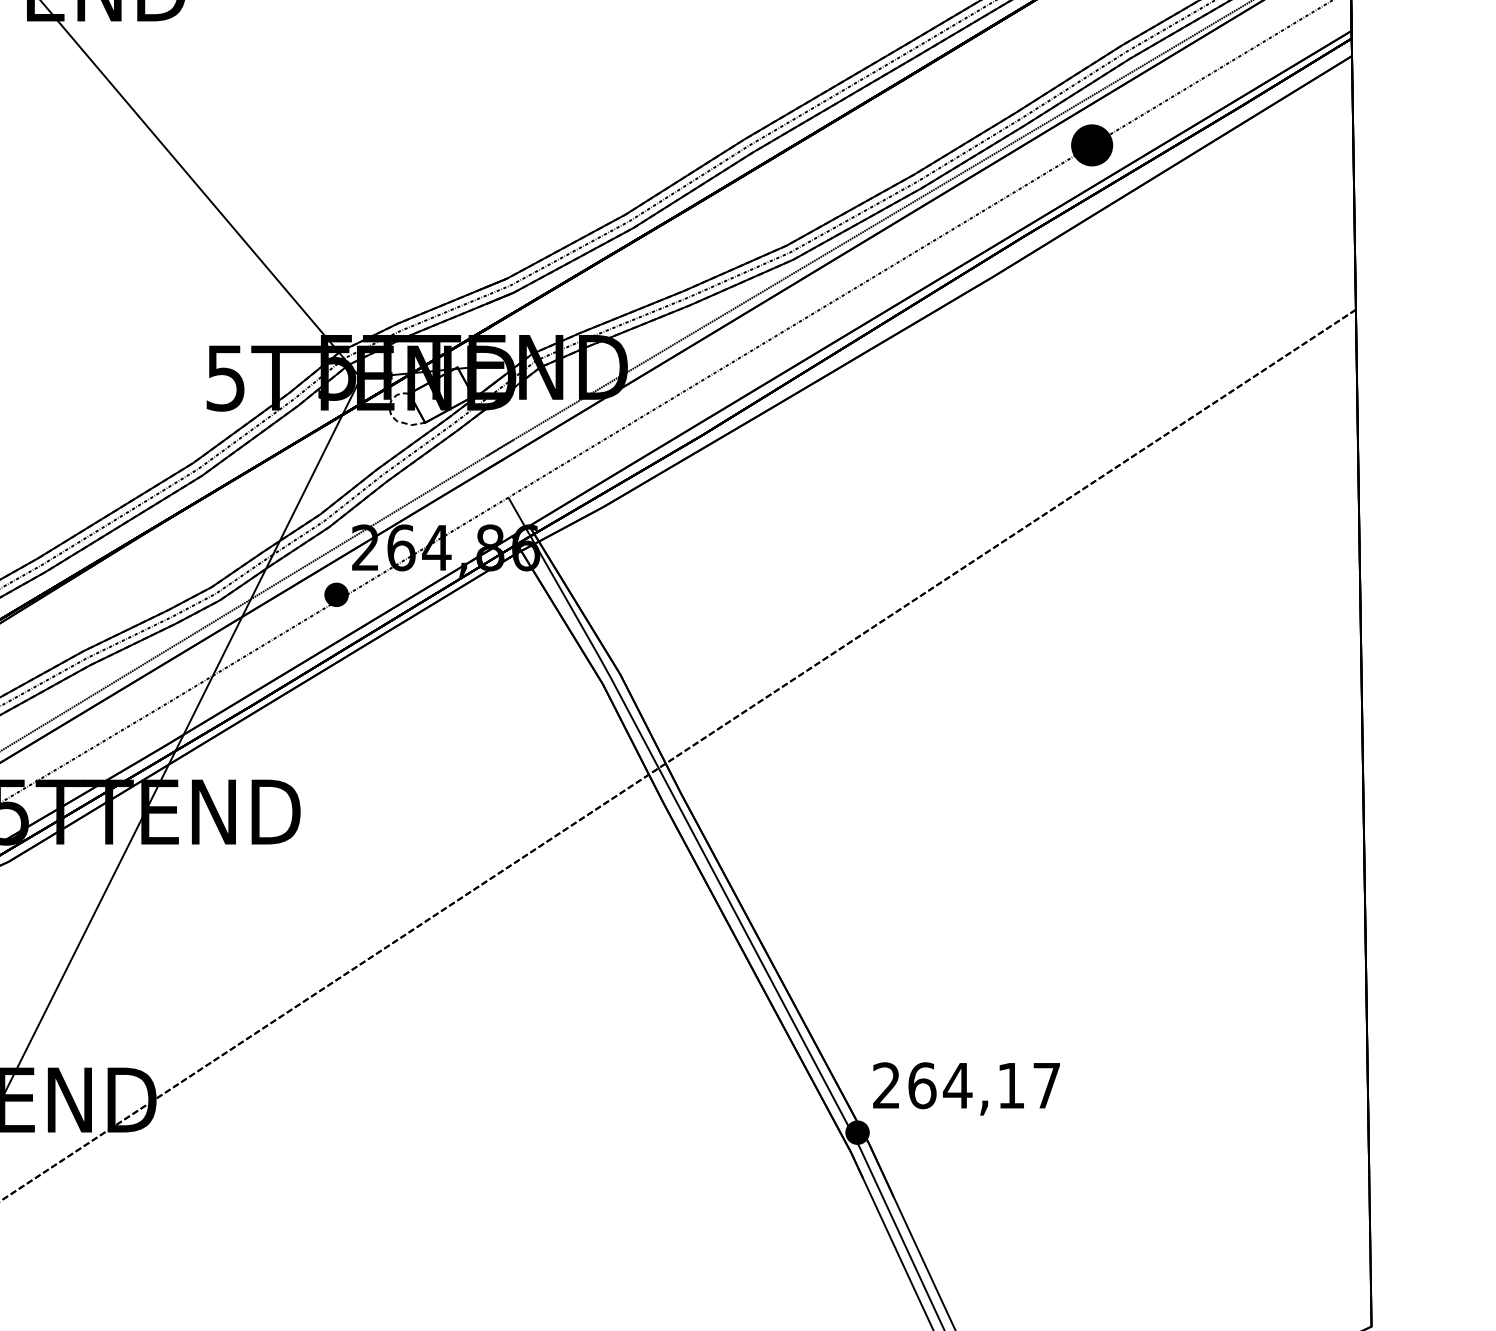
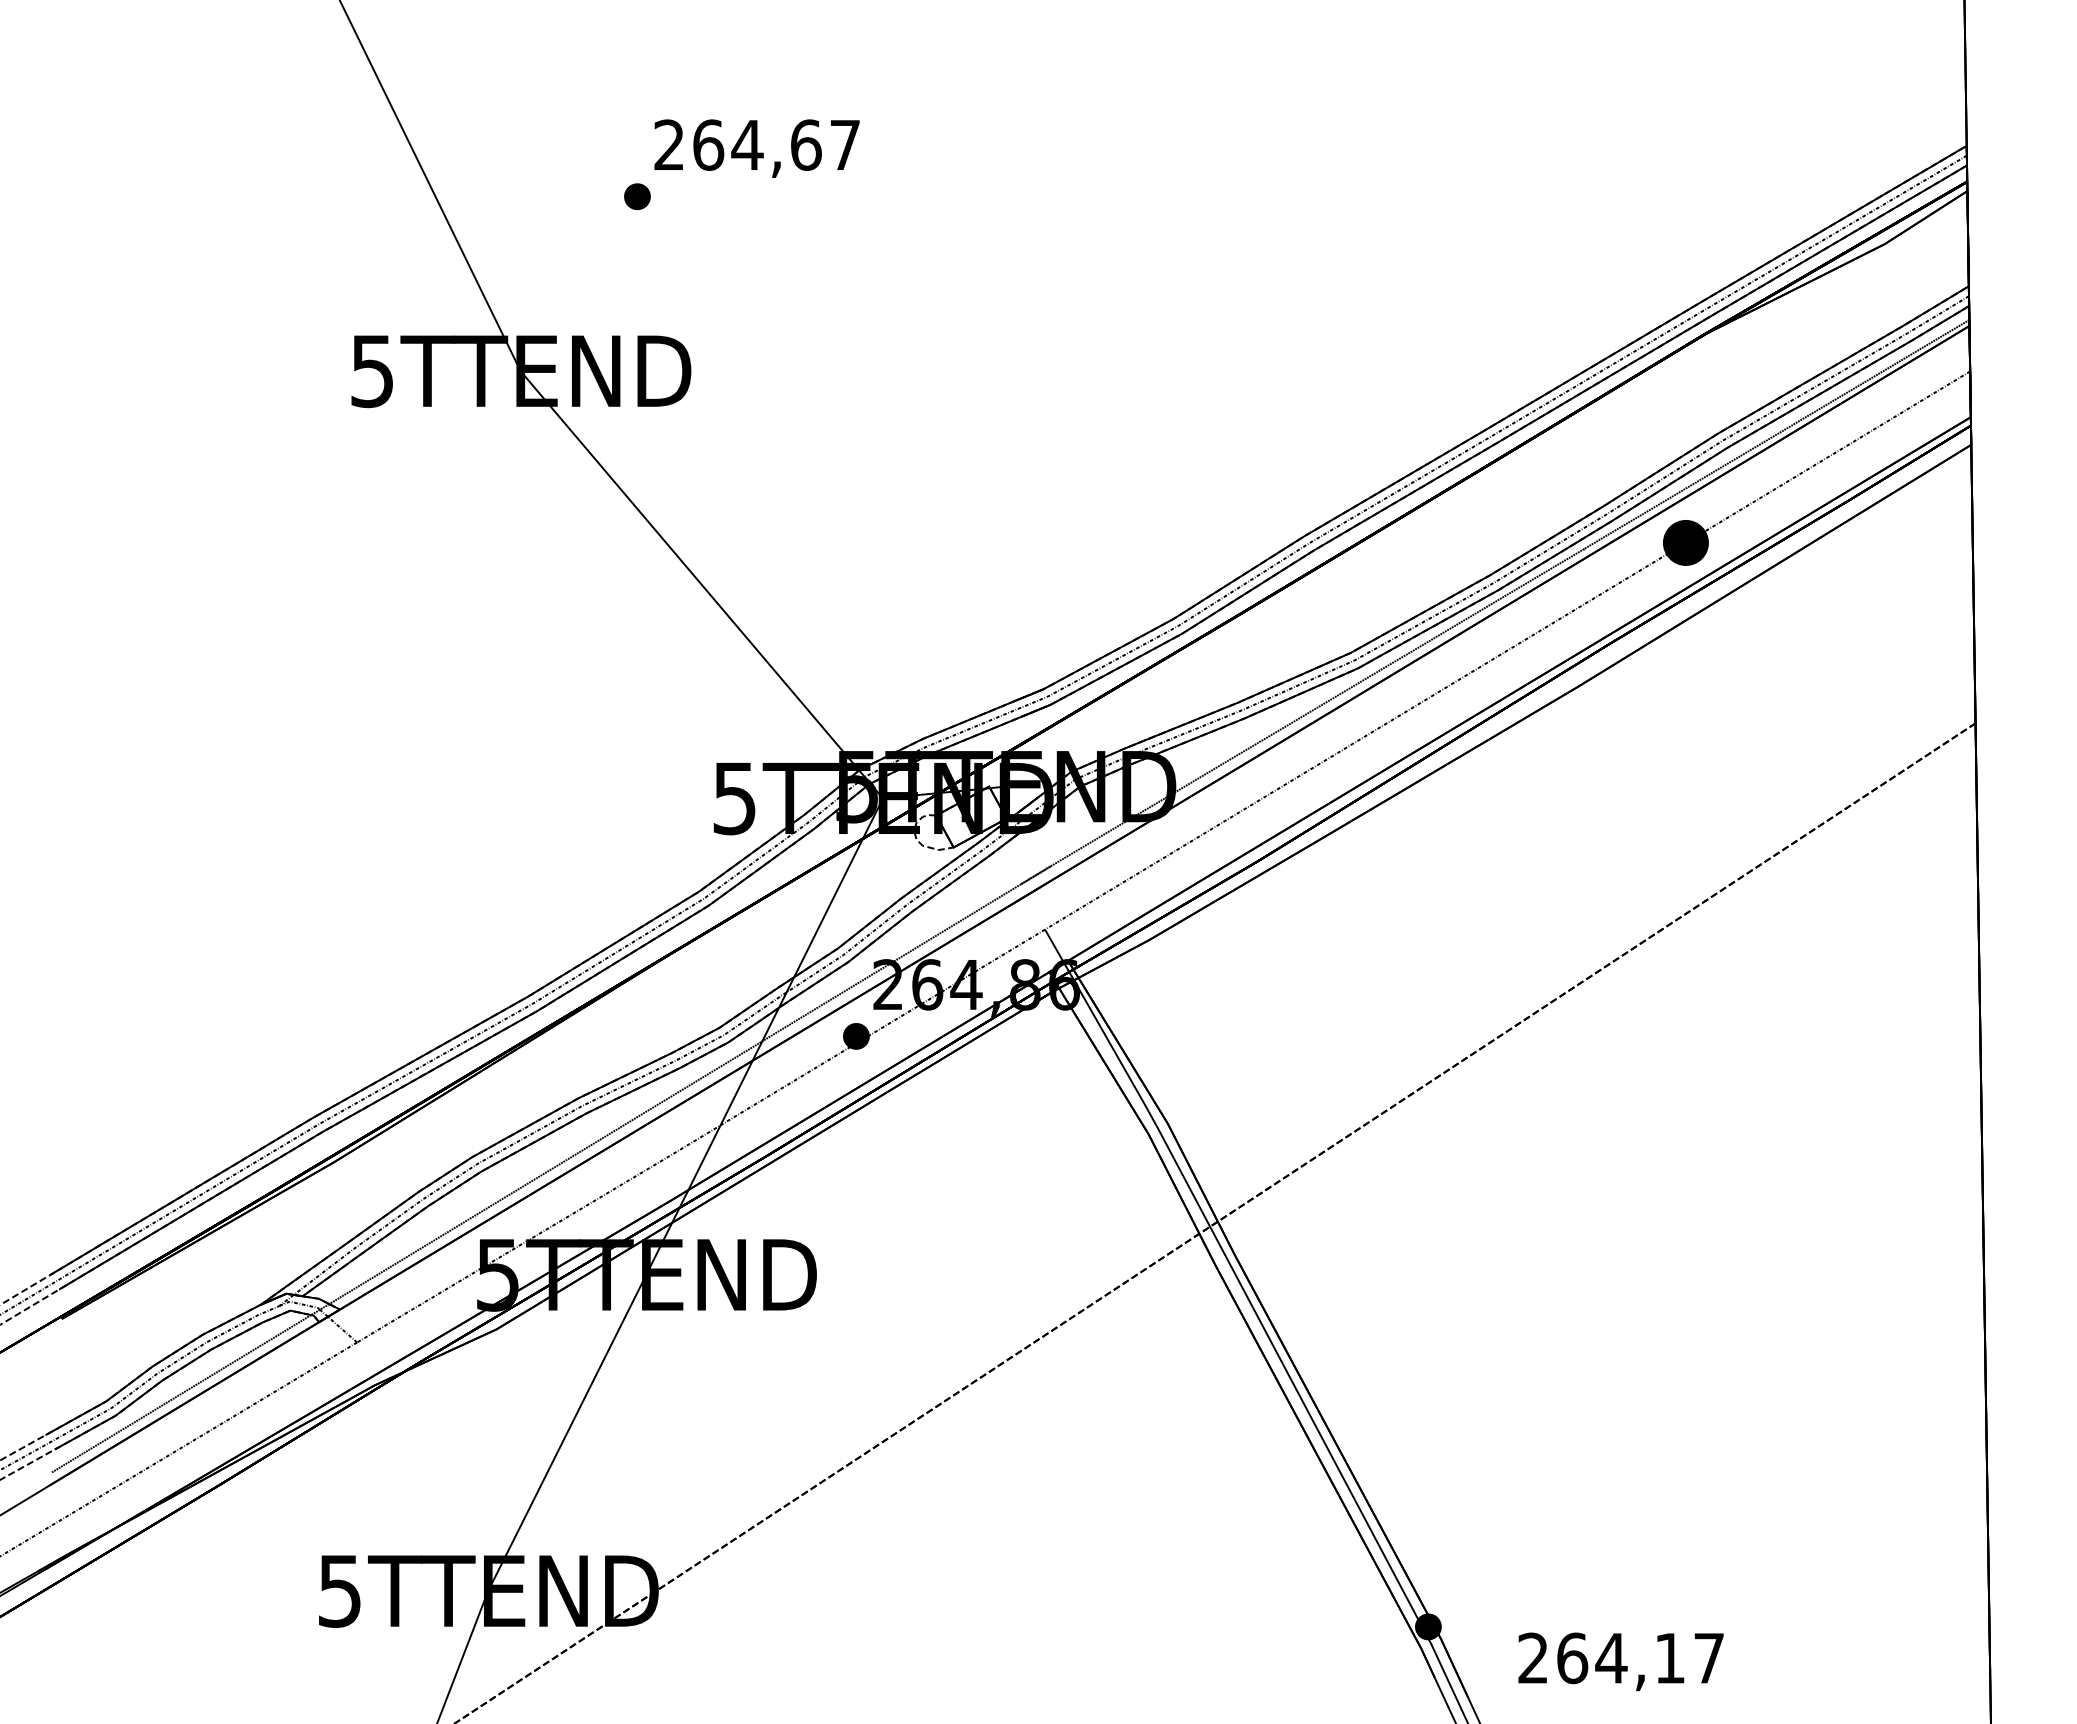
text: (966, 1088) -> (1620, 1661), moved

